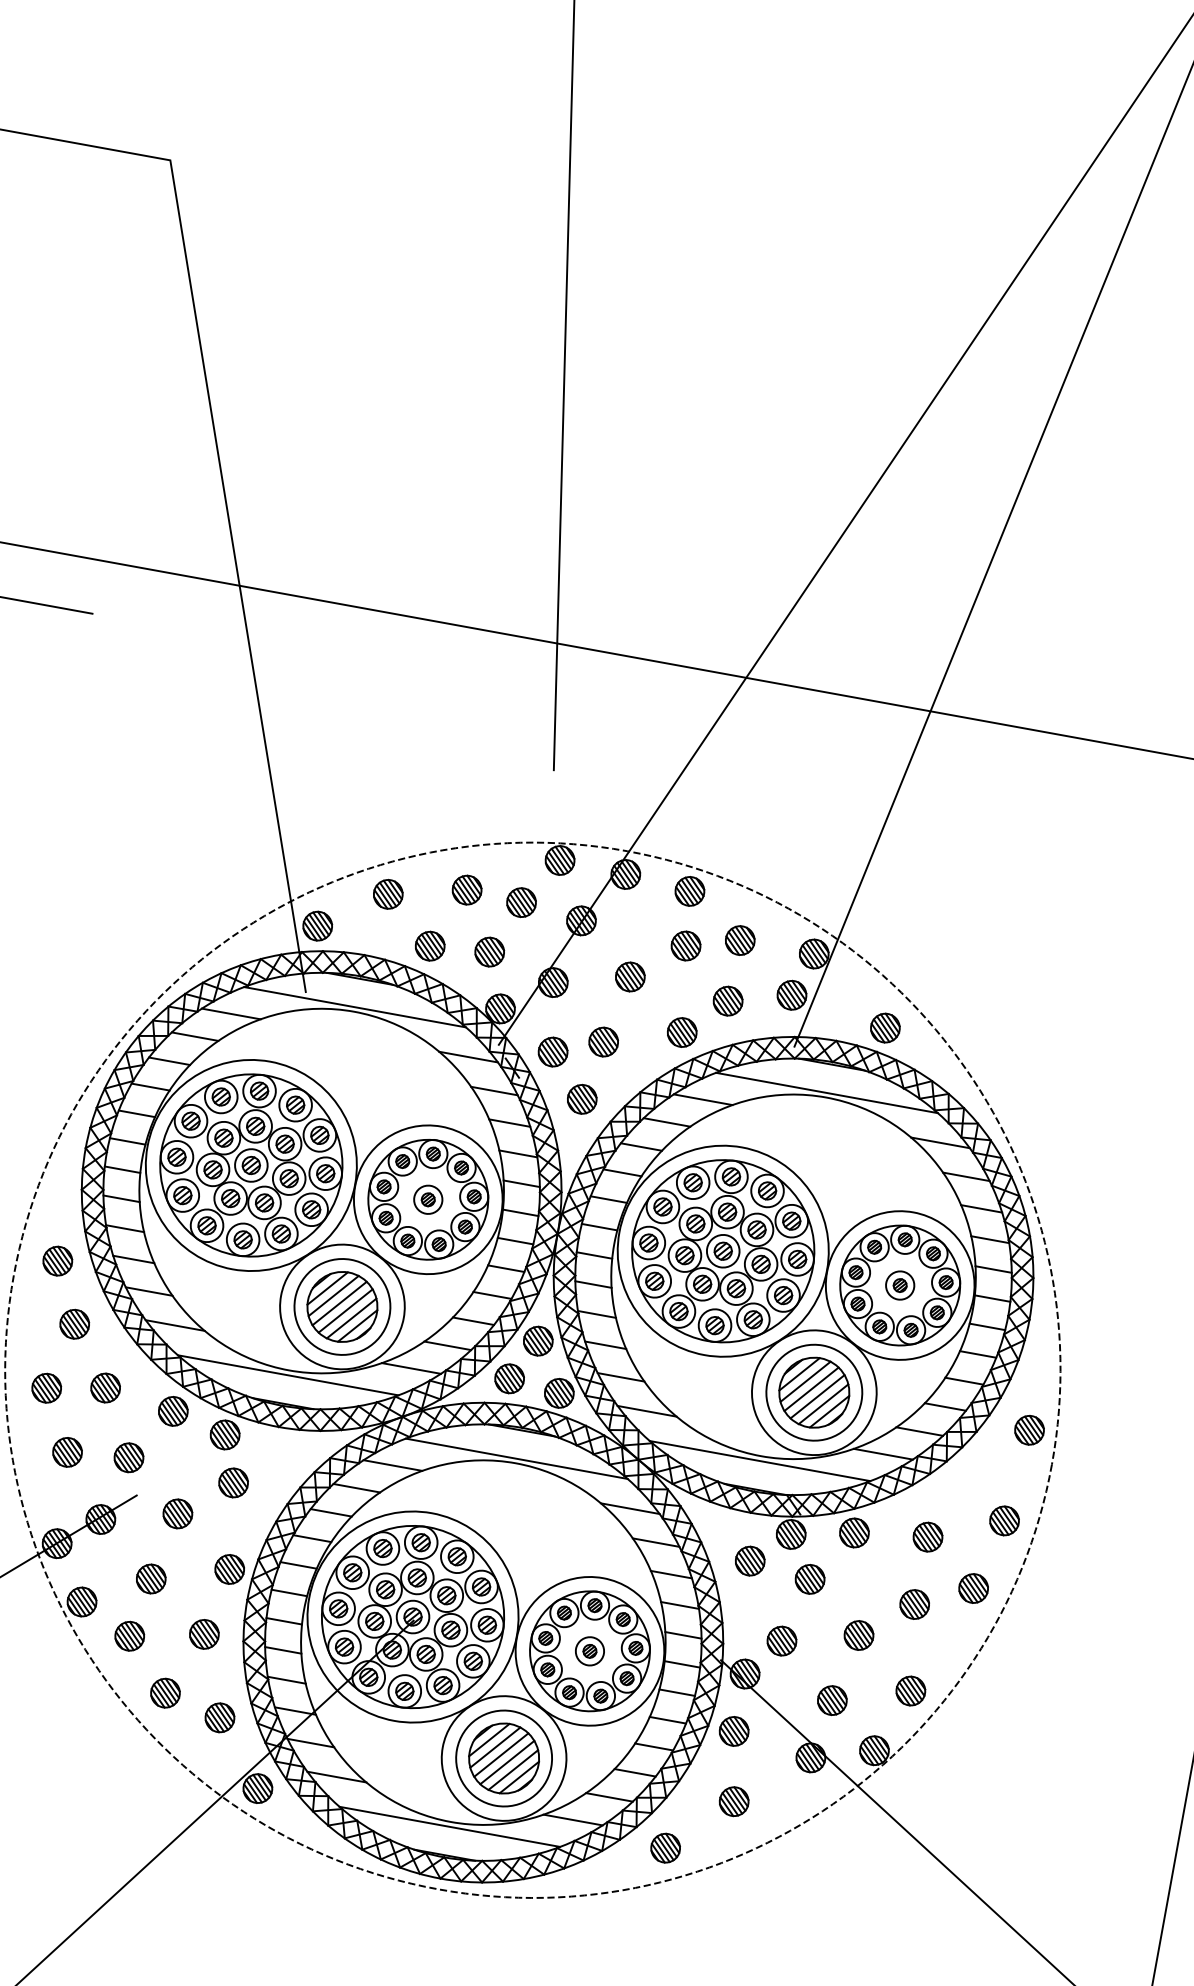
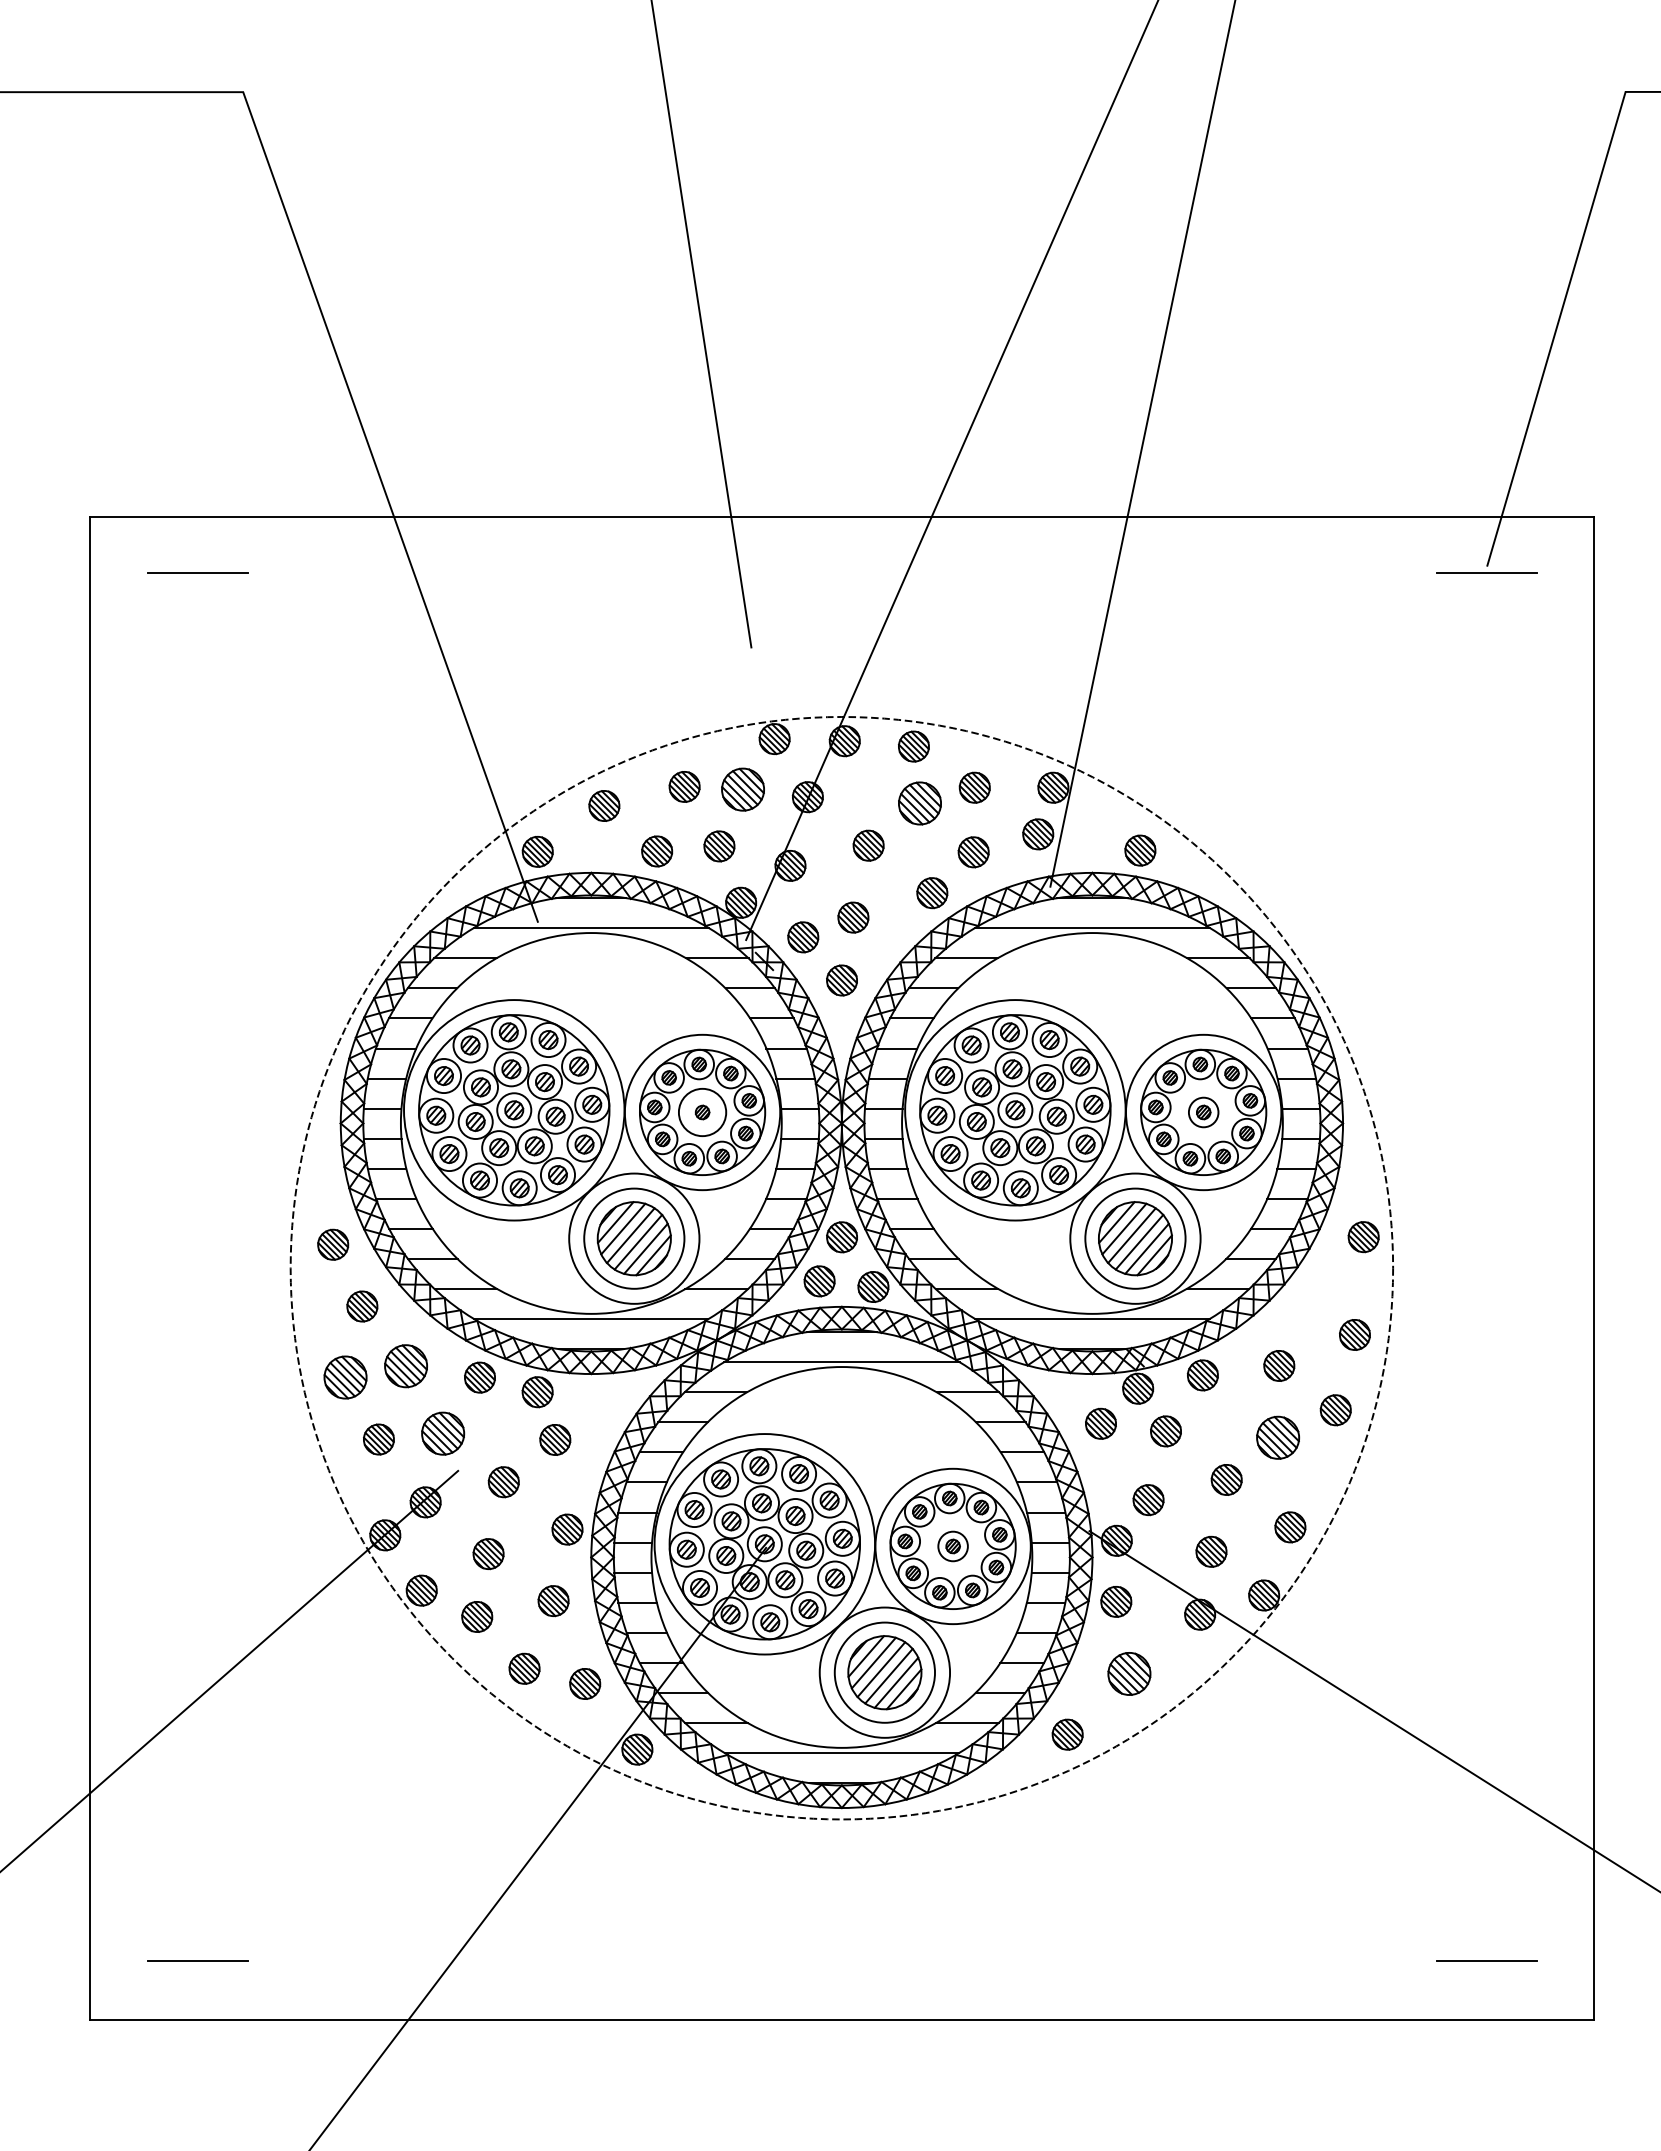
part: (521, 902) -> (742, 789), size x1.4
part: (686, 946) -> (920, 803), size x1.4
circle: (428, 1199) -> (702, 1112), size x1.6
part: (46, 1388) -> (345, 1377), size x1.4
part: (105, 1388) -> (405, 1366), size x1.4
part: (128, 1457) -> (442, 1433), size x1.4
part: (915, 1604) -> (1278, 1437), size x1.4
part: (734, 1802) -> (1129, 1674), size x1.4

